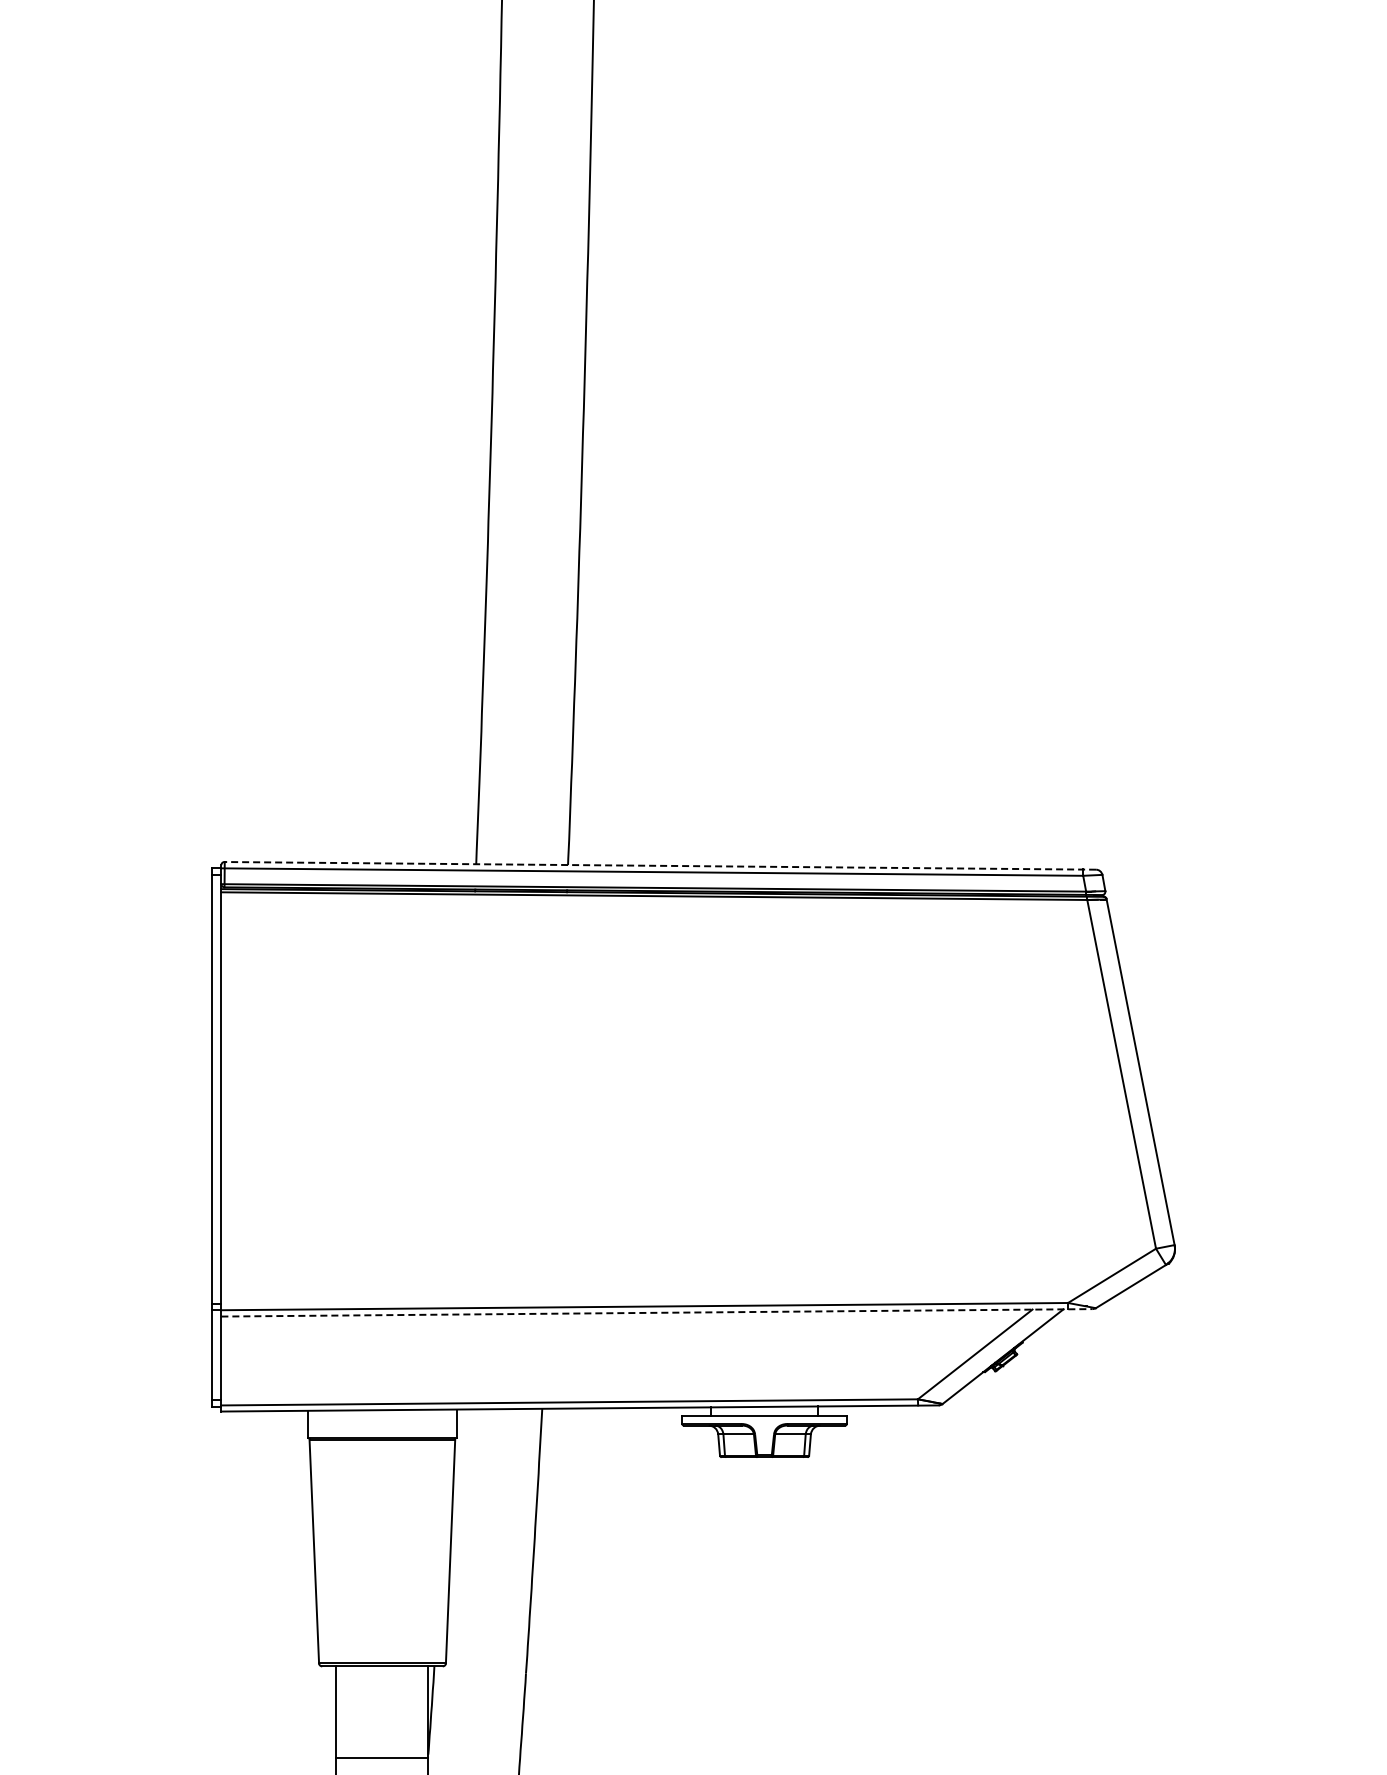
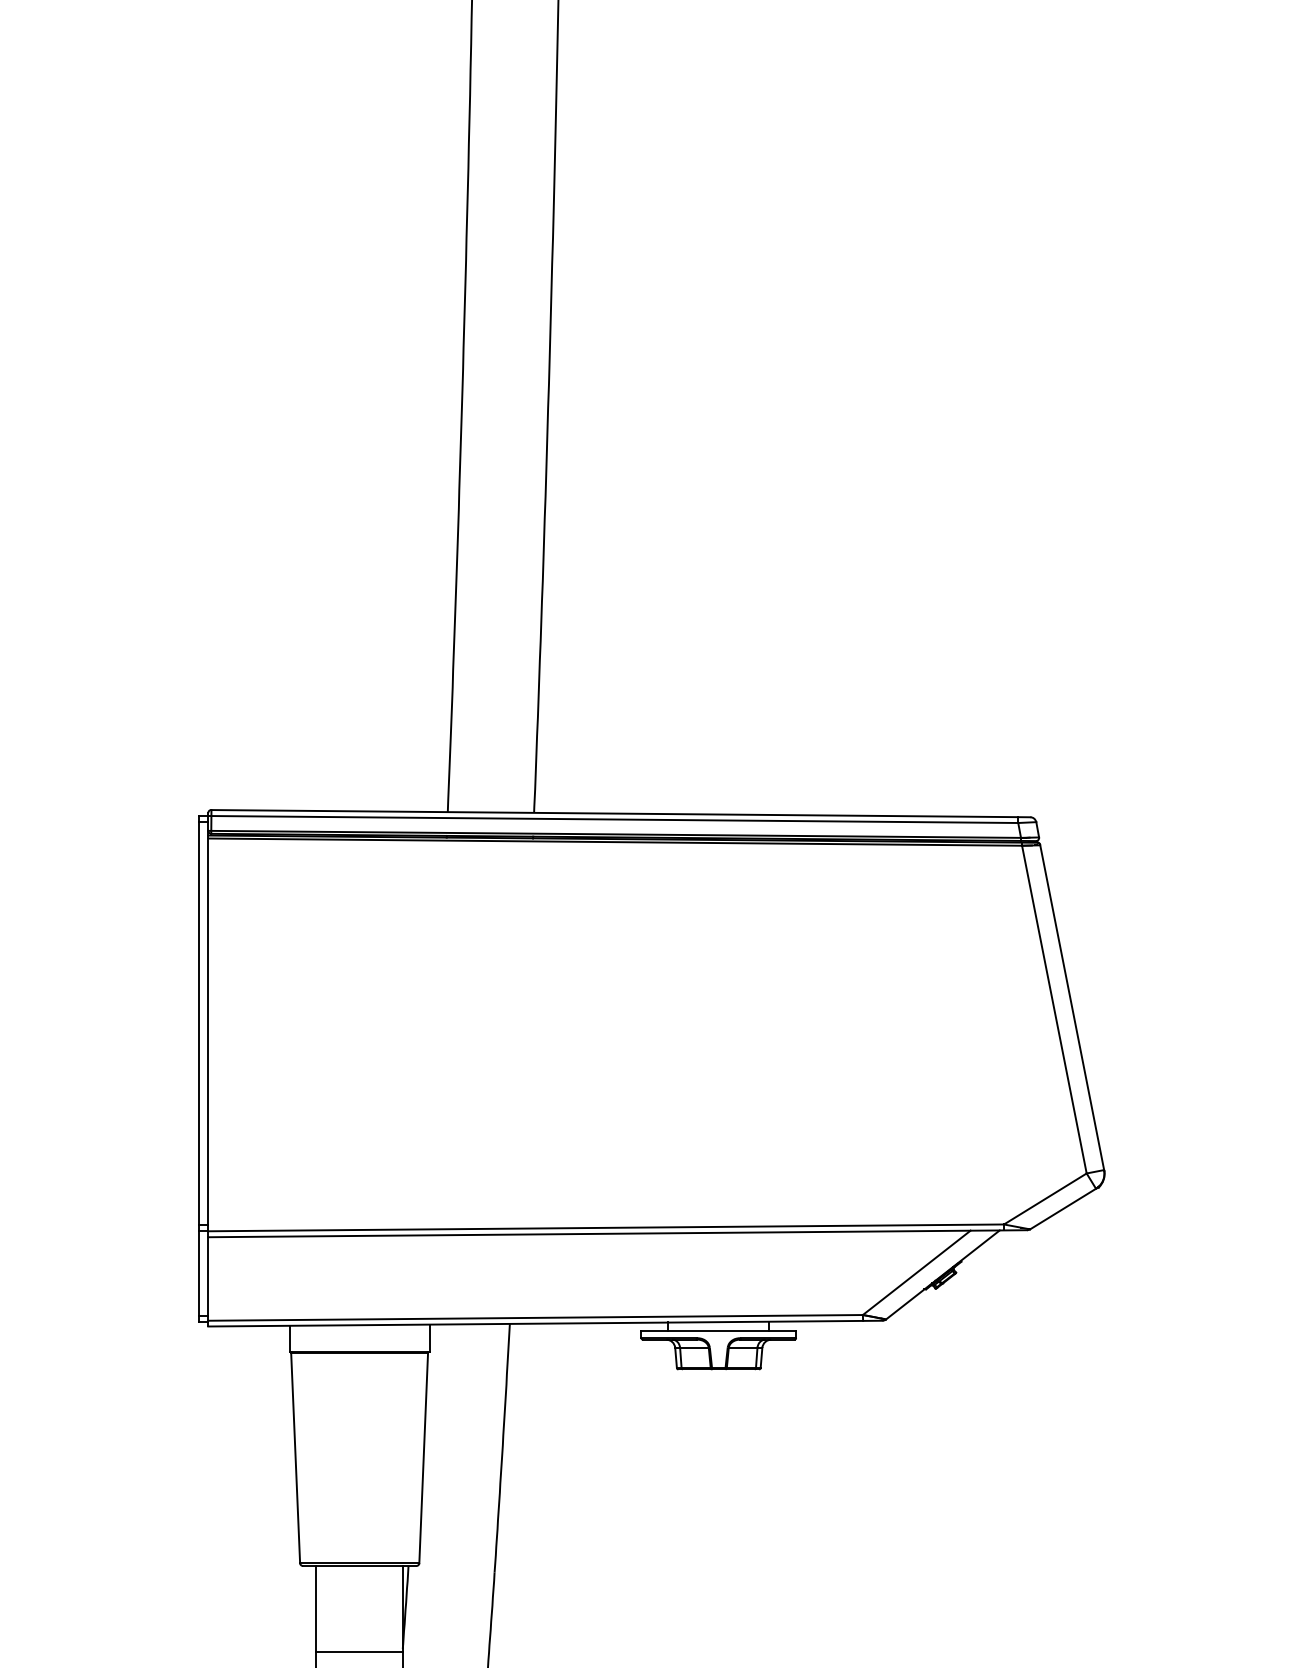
line: (660, 865) -> (620, 813), dashed -> solid
line: (656, 1312) -> (617, 1233), dashed -> solid

